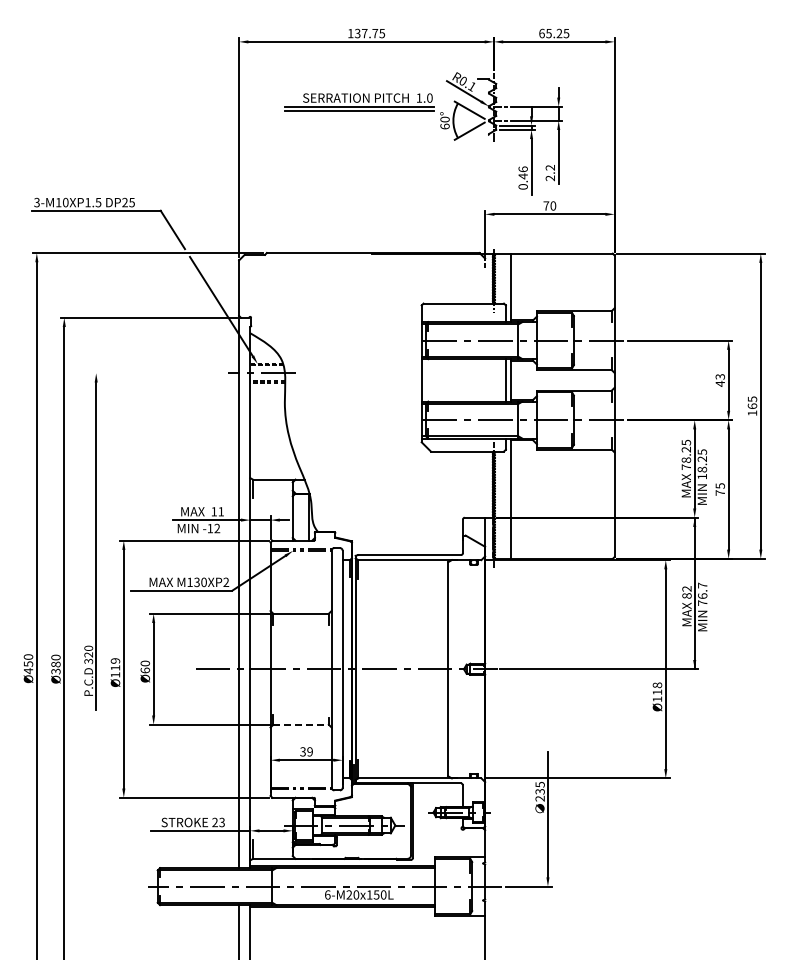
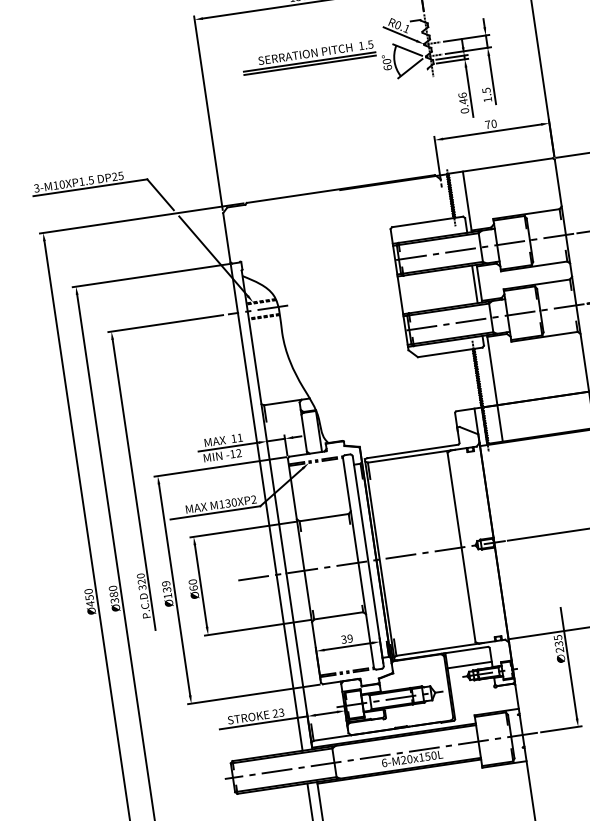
text: (429, 97) -> (370, 44), 1.0 -> 1.5
text: (550, 173) -> (487, 95), 2.2 -> 1.5
line: (157, 373) -> (165, 323), added
text: (115, 667) -> (167, 589), Ø119 -> Ø139
line: (301, 724) -> (339, 615), dashed -> solid
line: (437, 800) -> (469, 665), added

